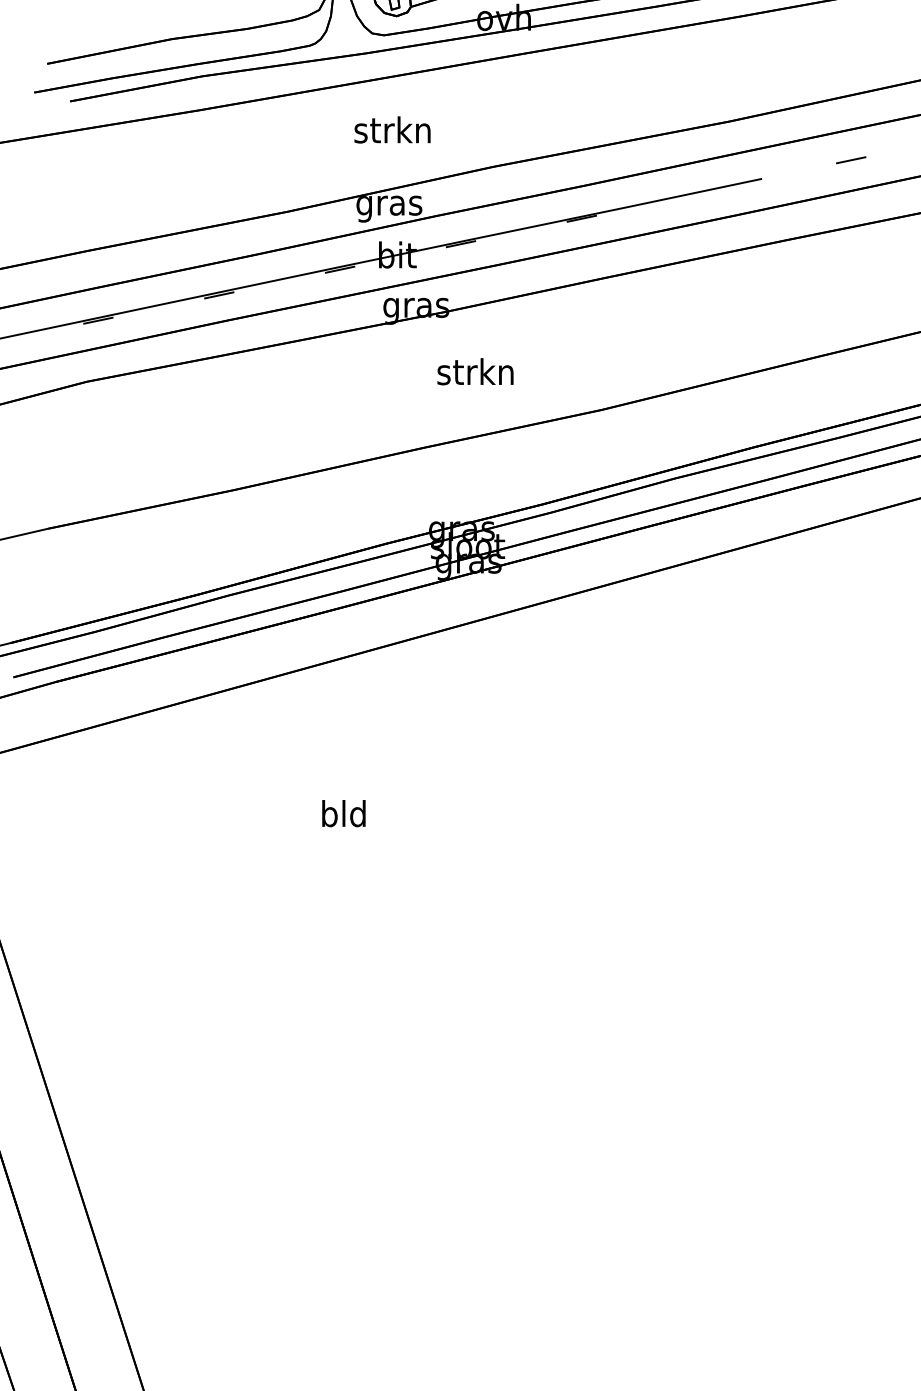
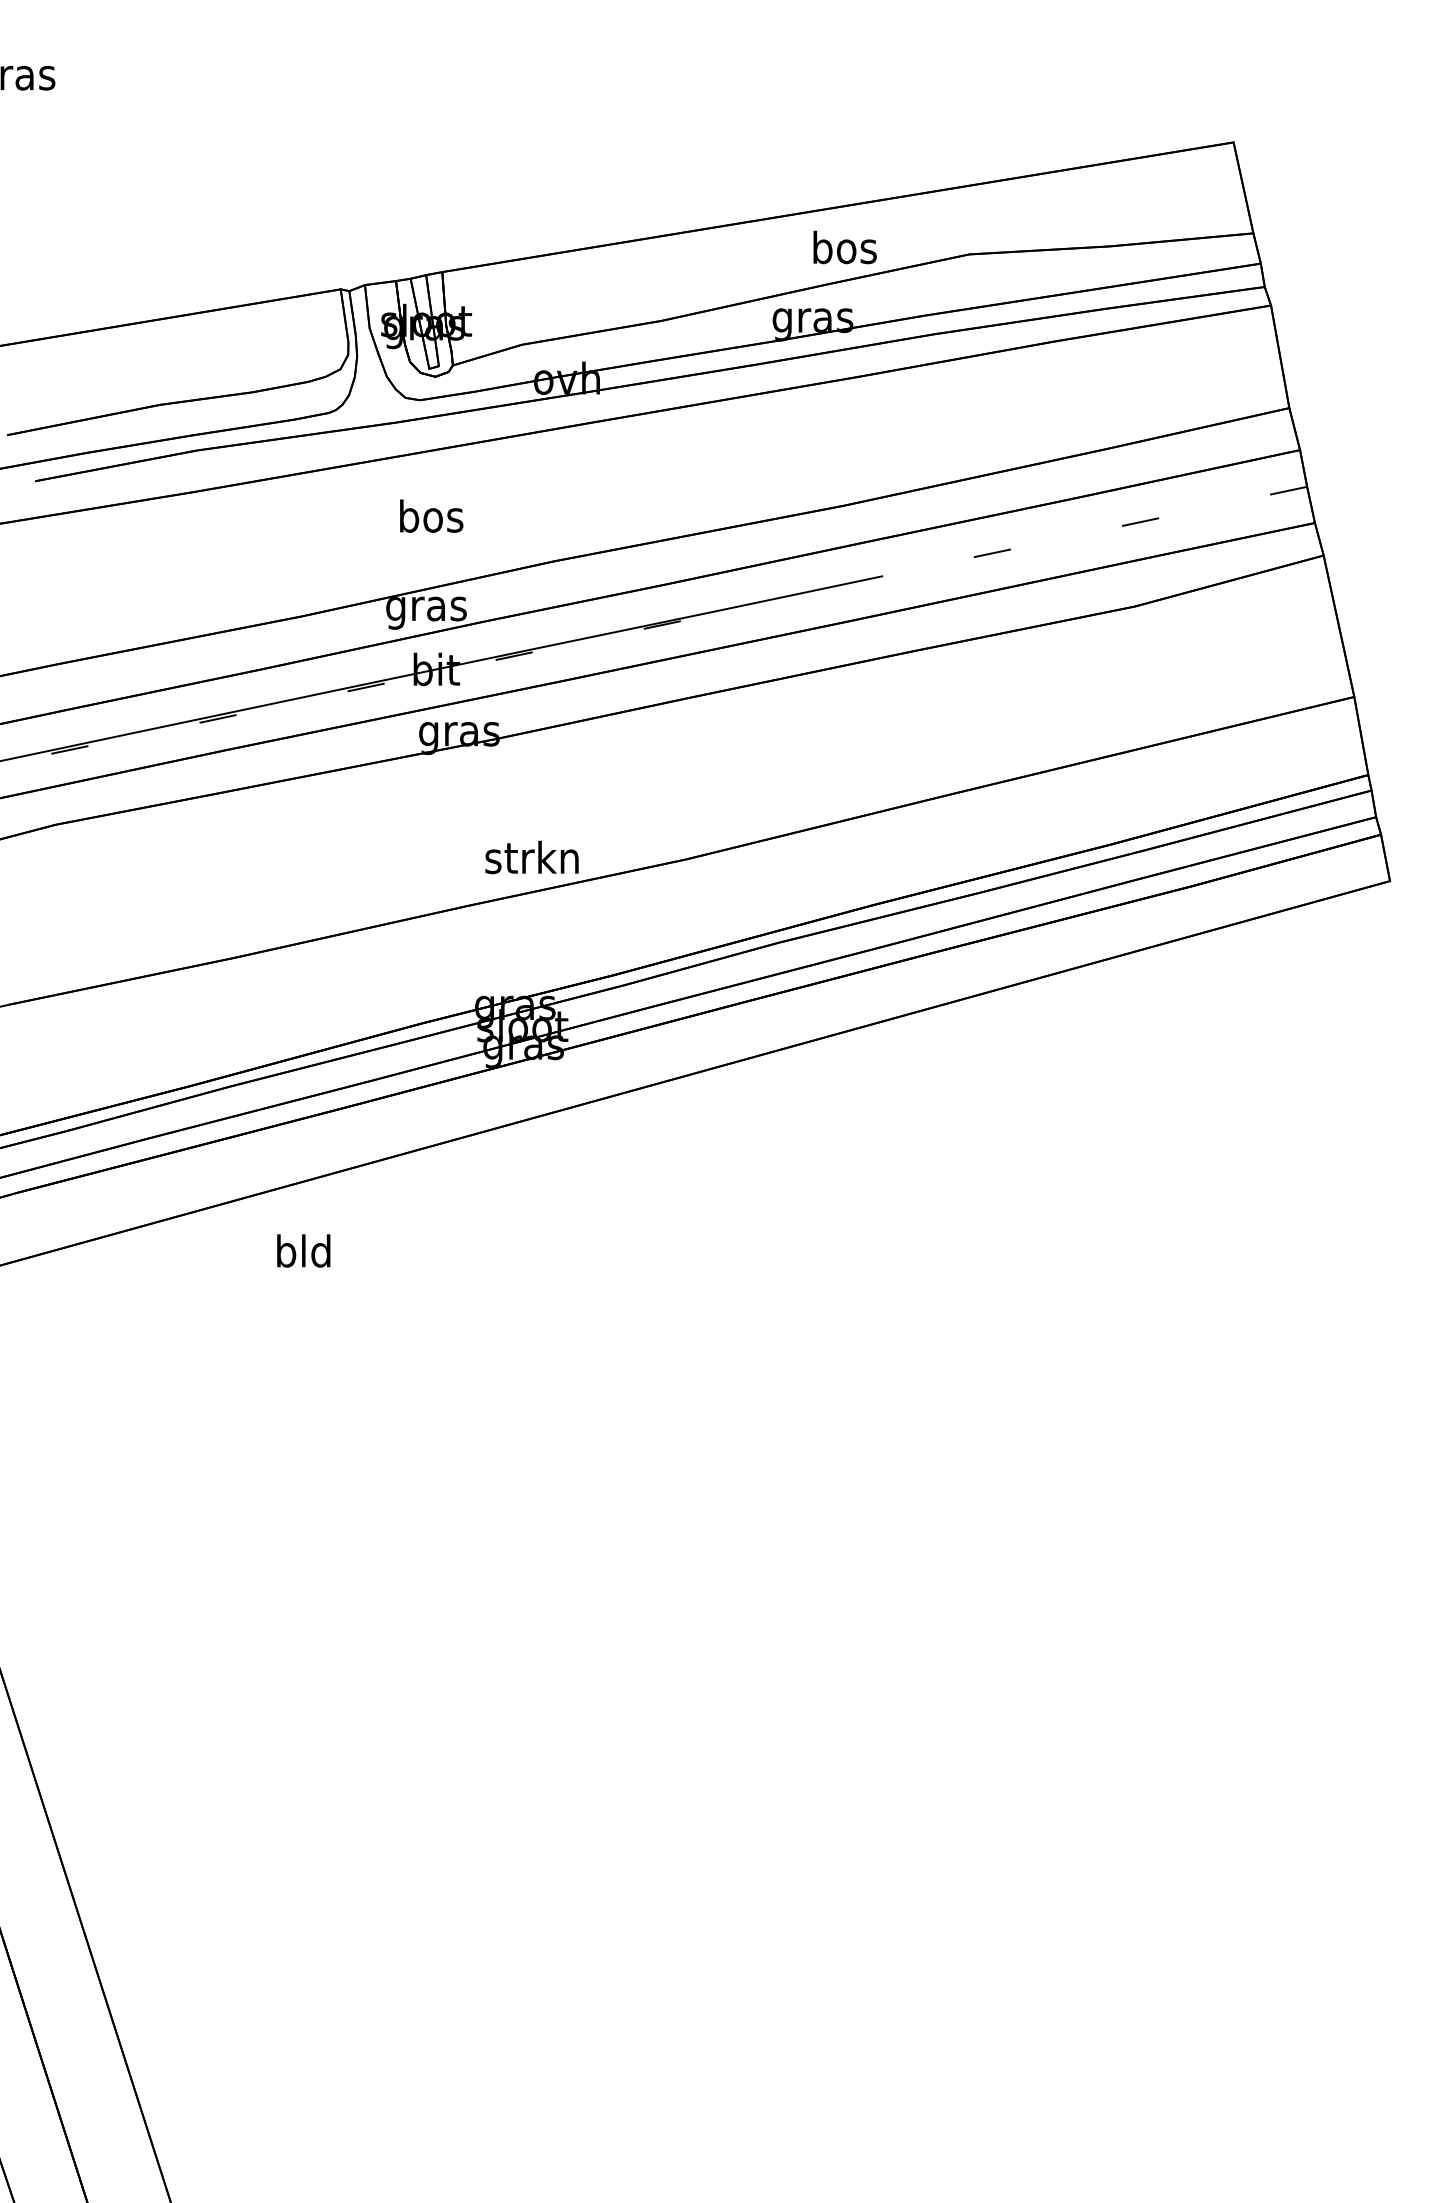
text: (391, 129) -> (429, 515), strkn -> bos
text: (475, 371) -> (531, 857), moved
text: (343, 813) -> (303, 1250), moved

